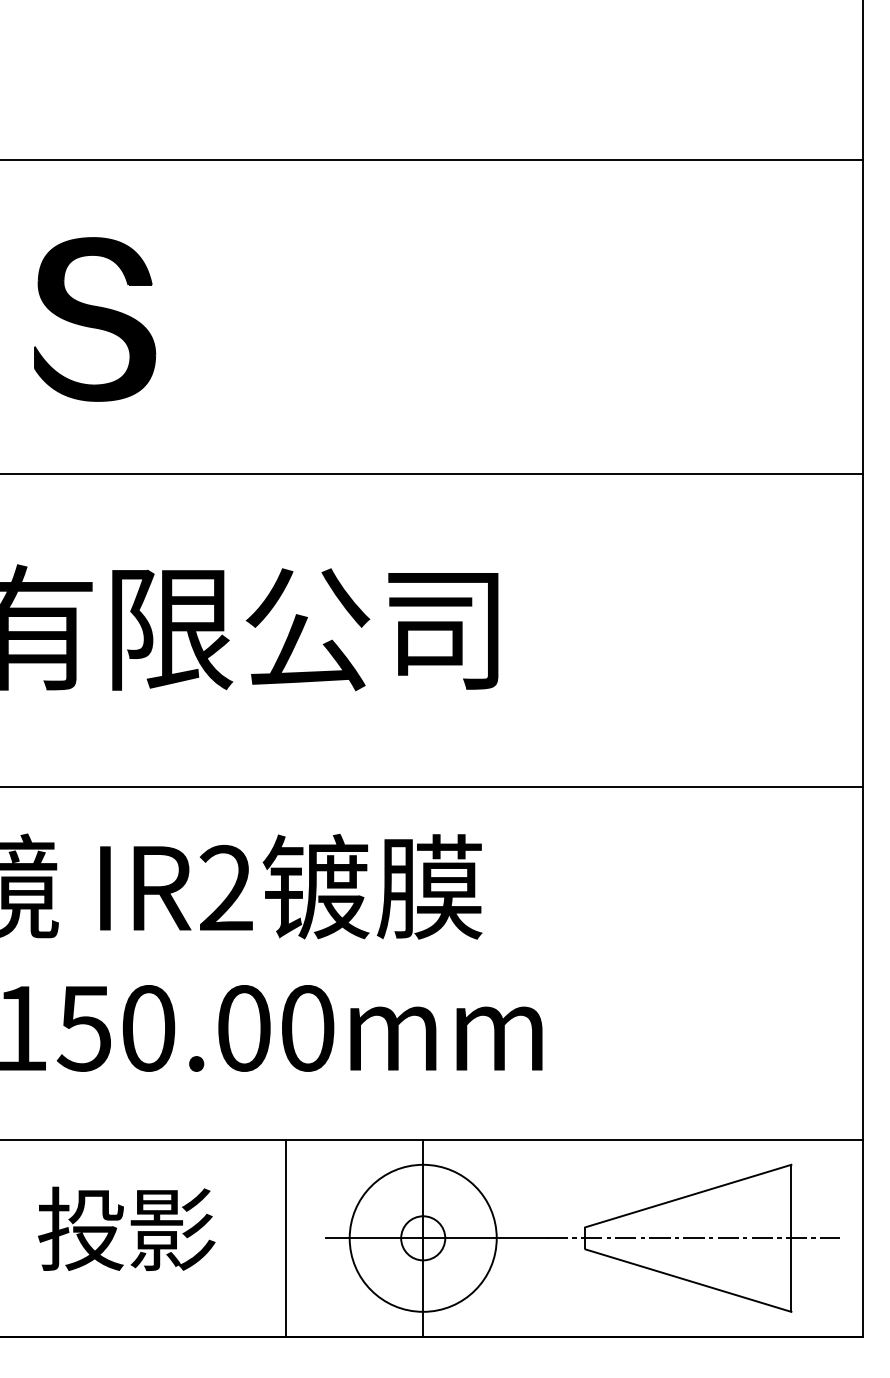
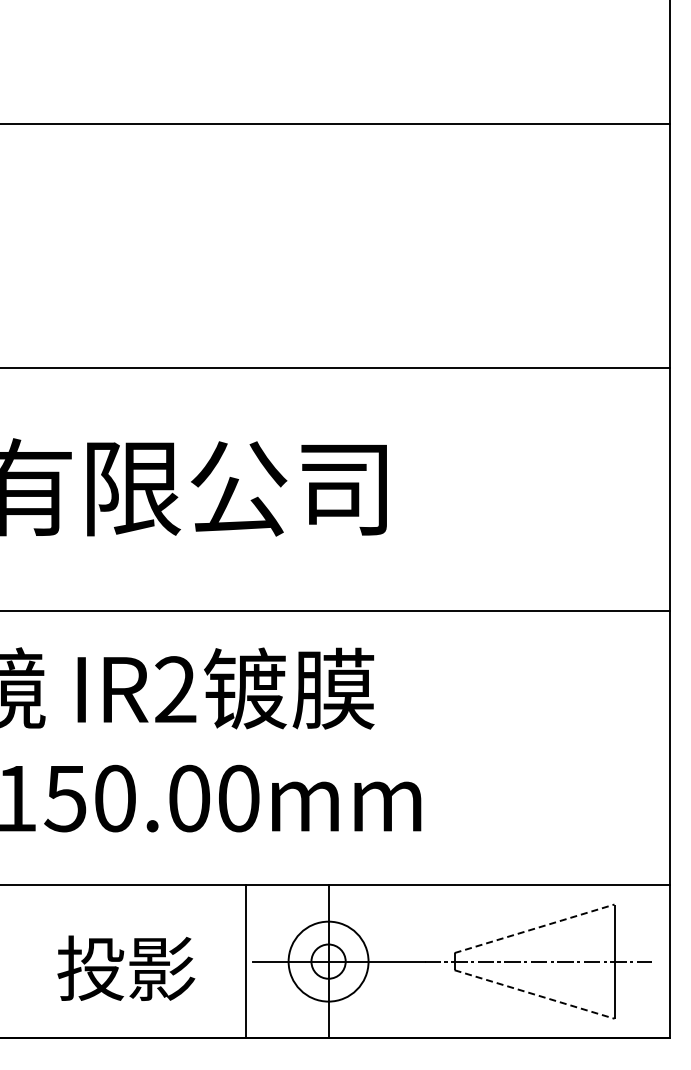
part: (94, 318) -> (73, 247), removed
line: (688, 1195) -> (534, 928), solid -> dashed
text: (126, 1227) -> (126, 967), moved
line: (285, 1238) -> (245, 961), moved
circle: (423, 1238) -> (328, 961), size x0.7
line: (688, 1280) -> (534, 994), solid -> dashed

